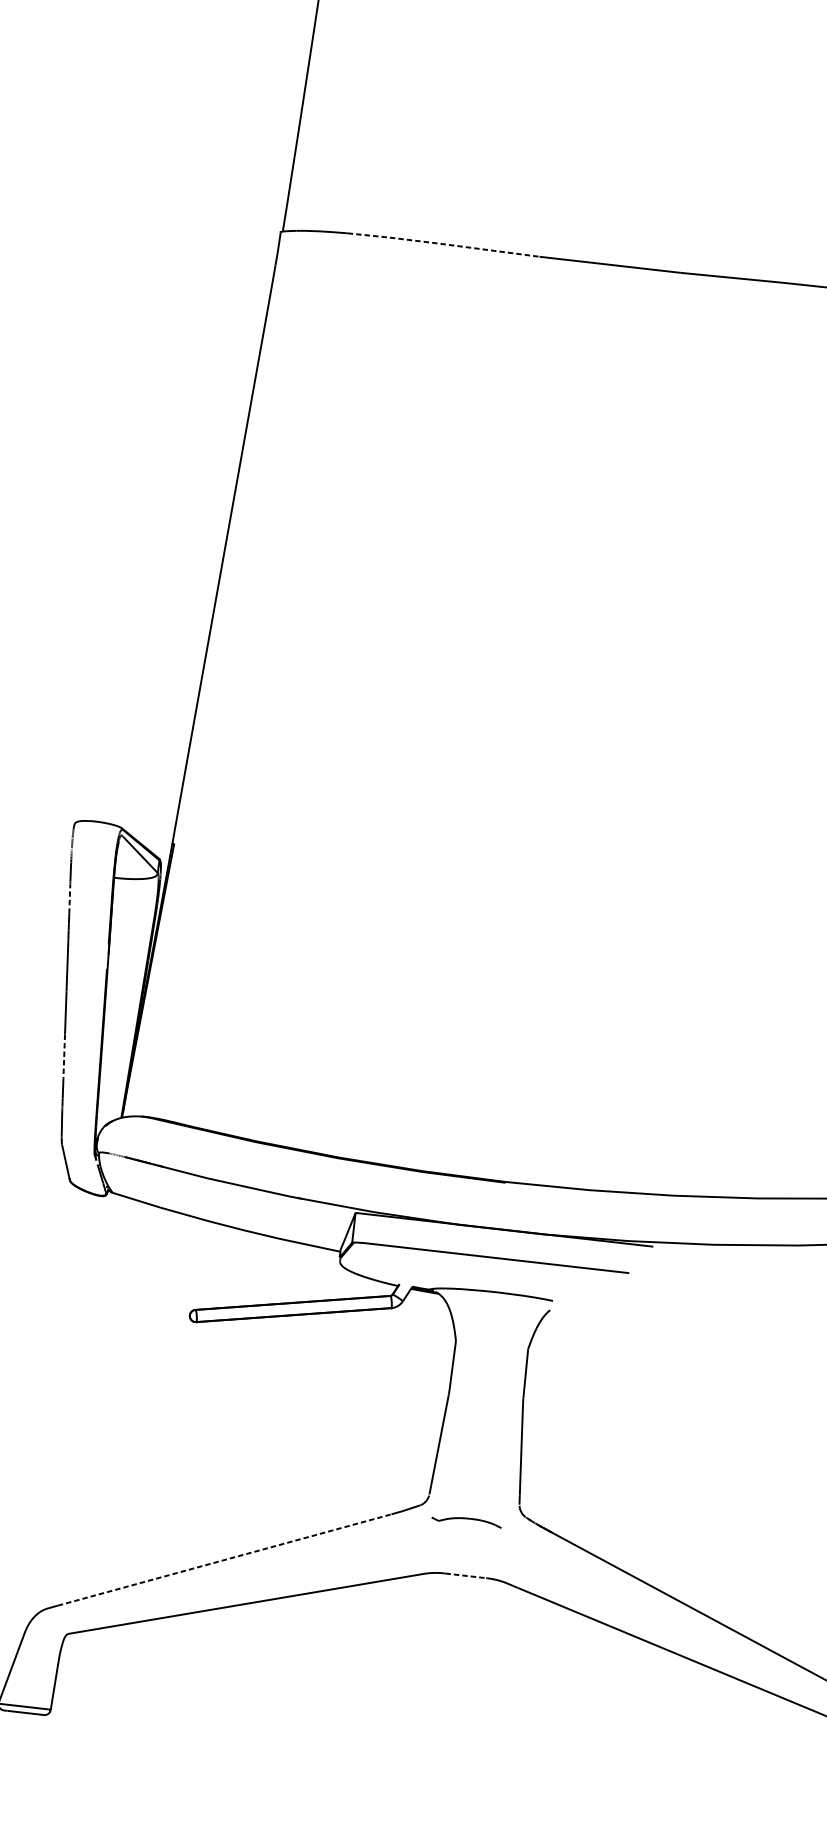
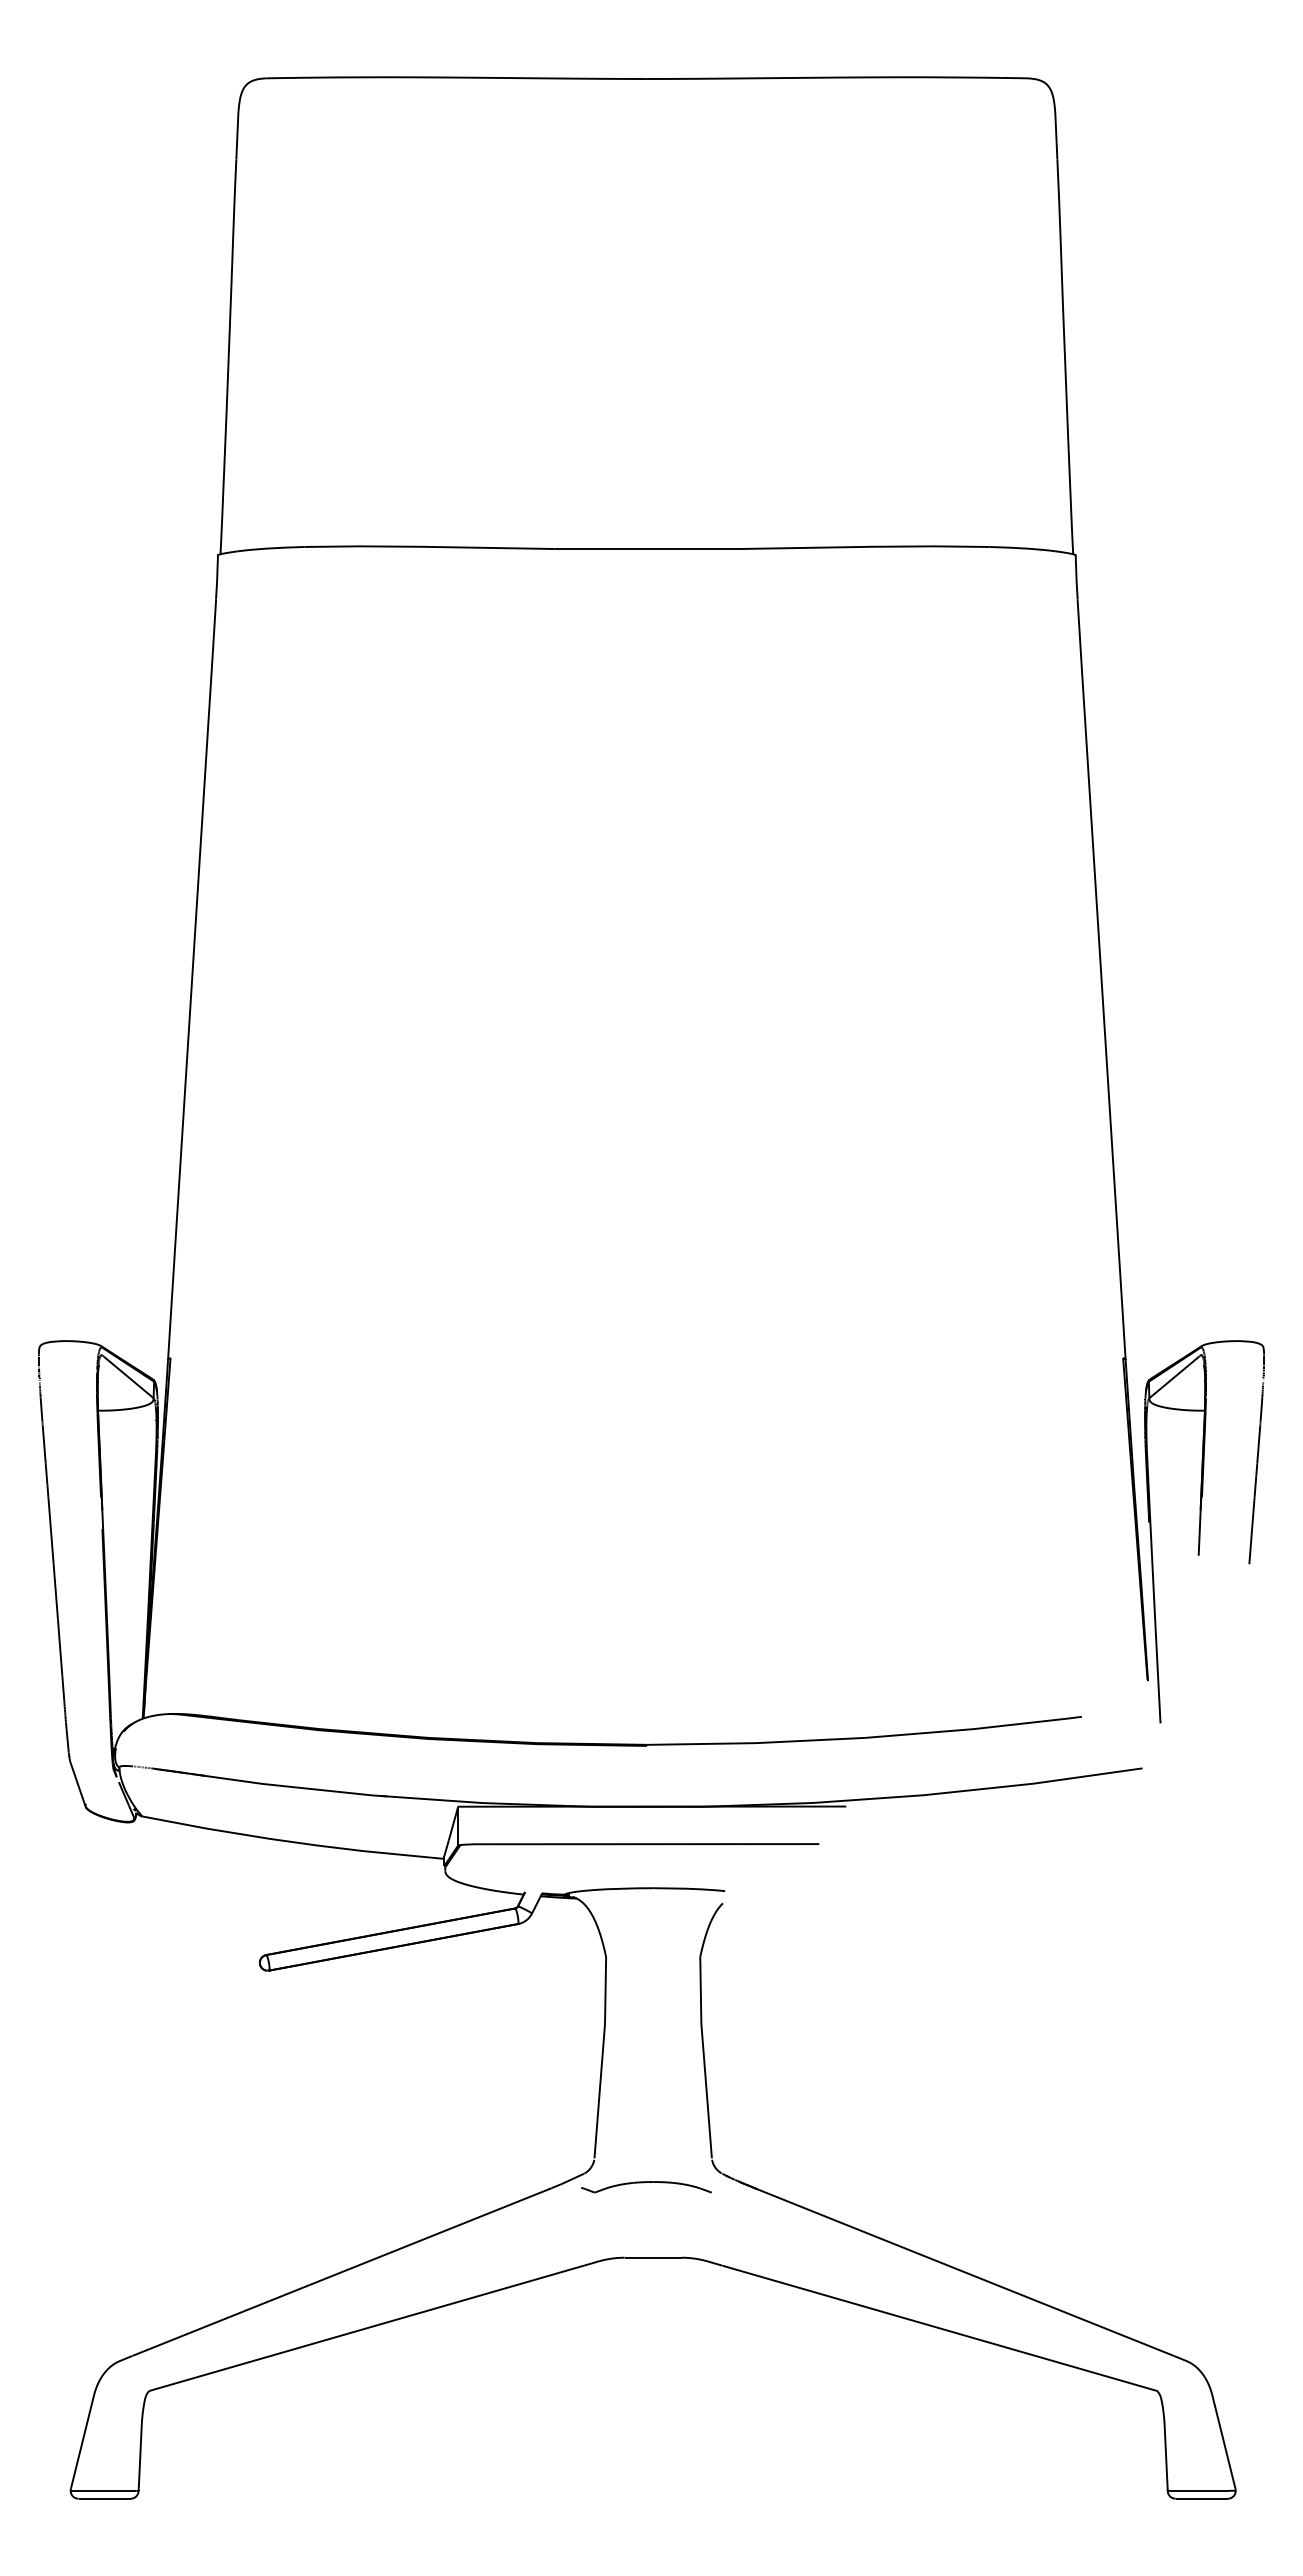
line: (442, 243) -> (428, 546), dashed -> solid
line: (70, 898) -> (44, 1443), dashed -> solid
line: (64, 1056) -> (60, 1648), dashed -> solid
part: (466, 1521) -> (646, 2187), size x1.43
line: (225, 1559) -> (341, 2272), dashed -> solid
line: (466, 1575) -> (653, 2257), dashed -> solid

